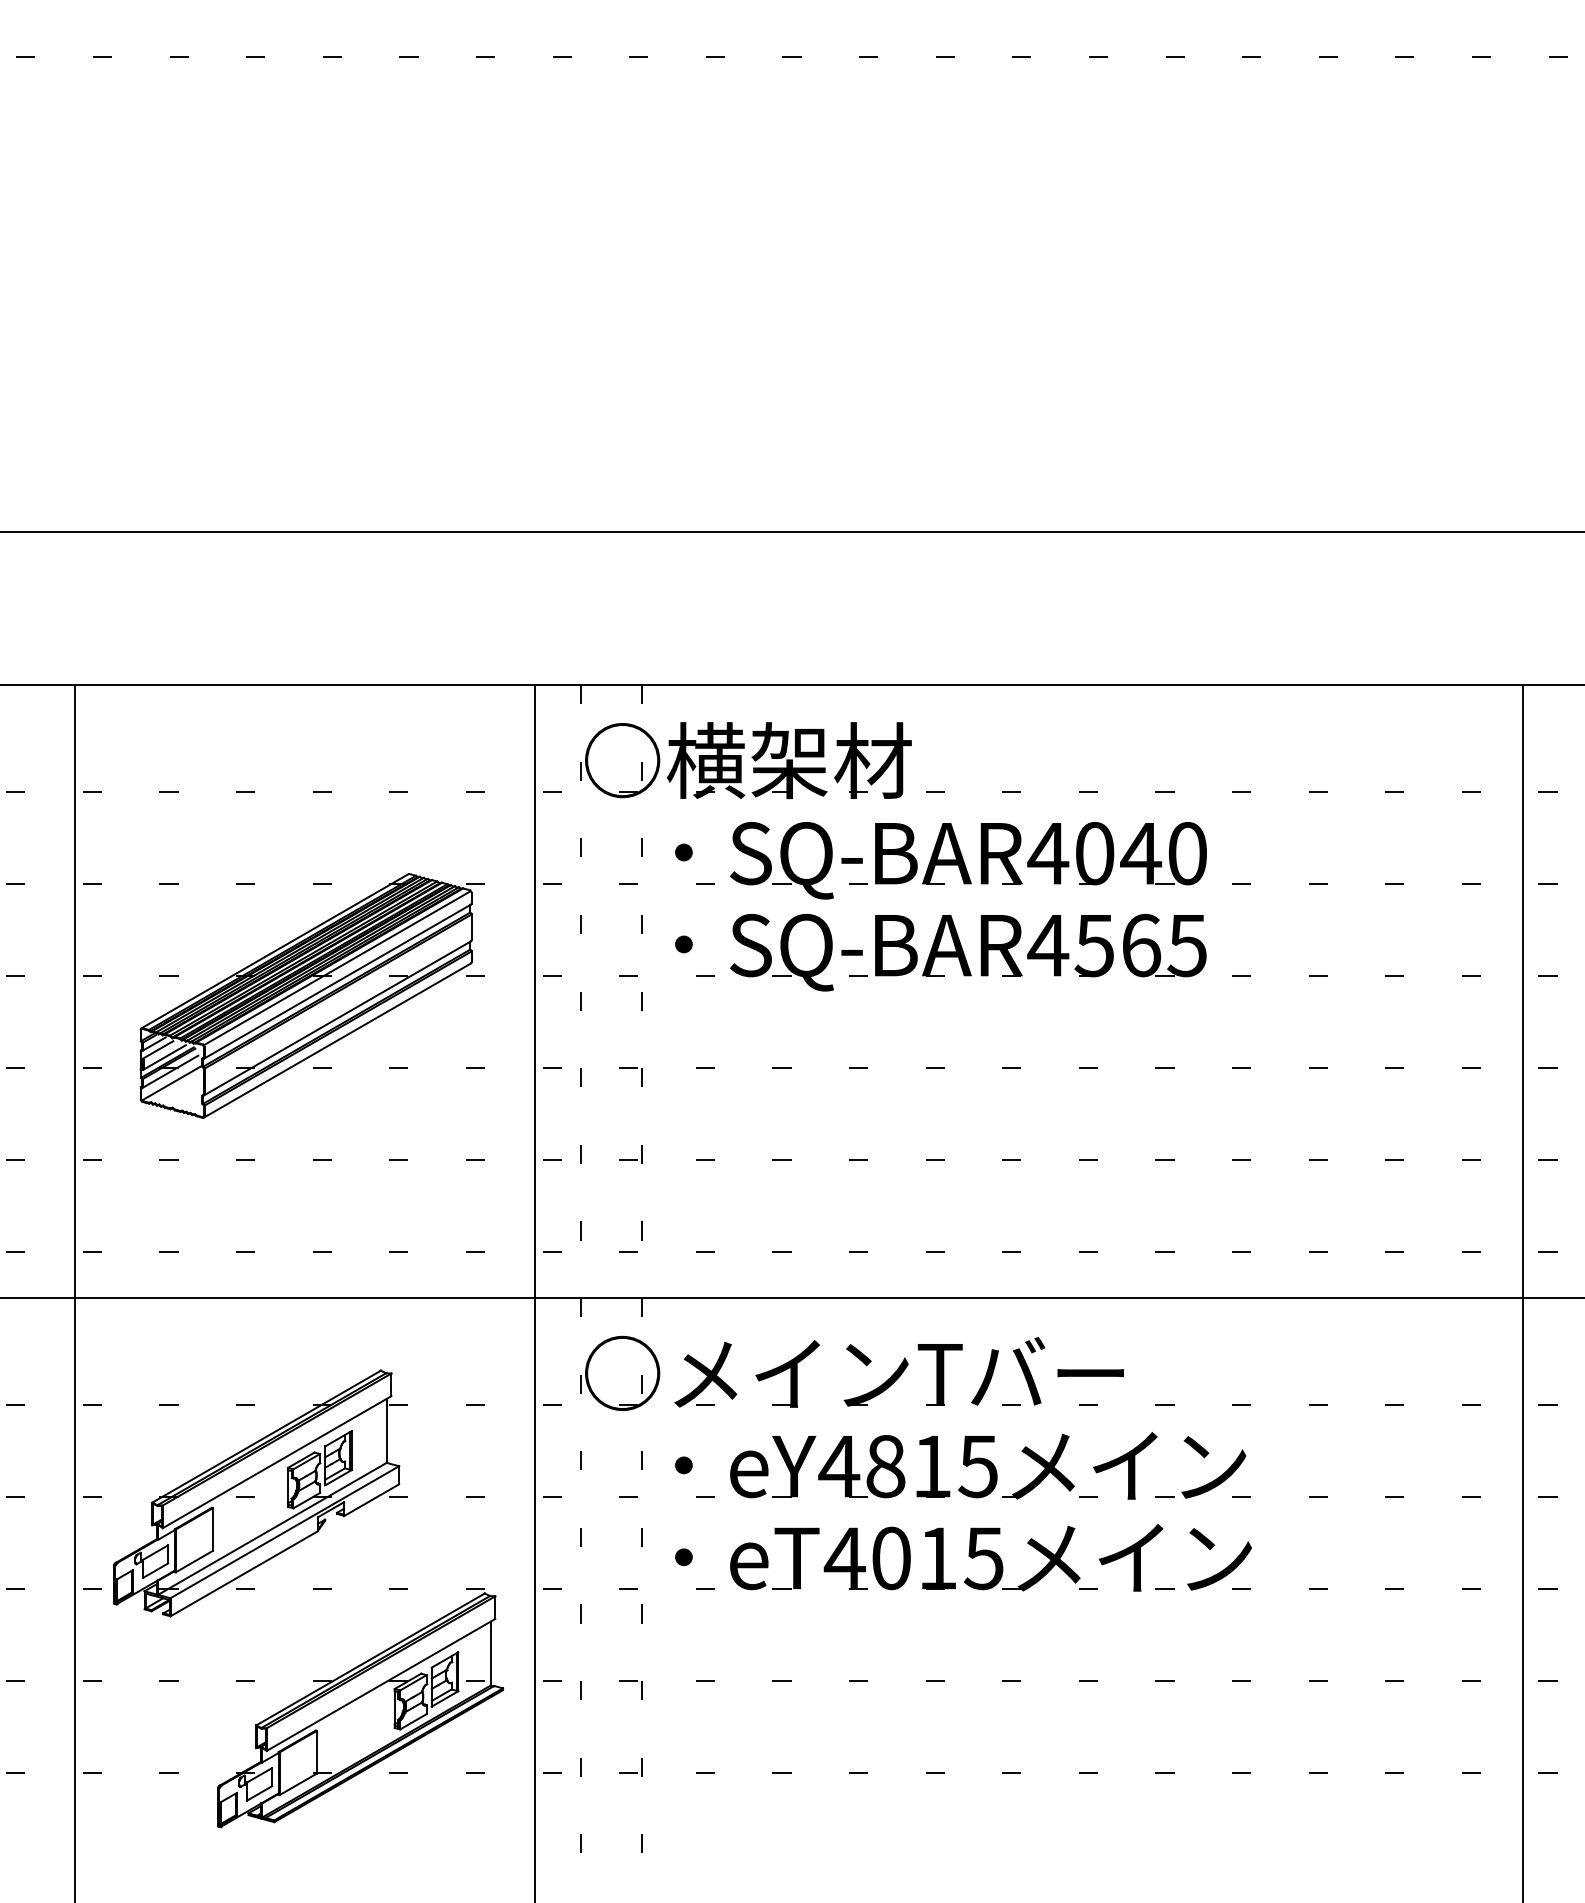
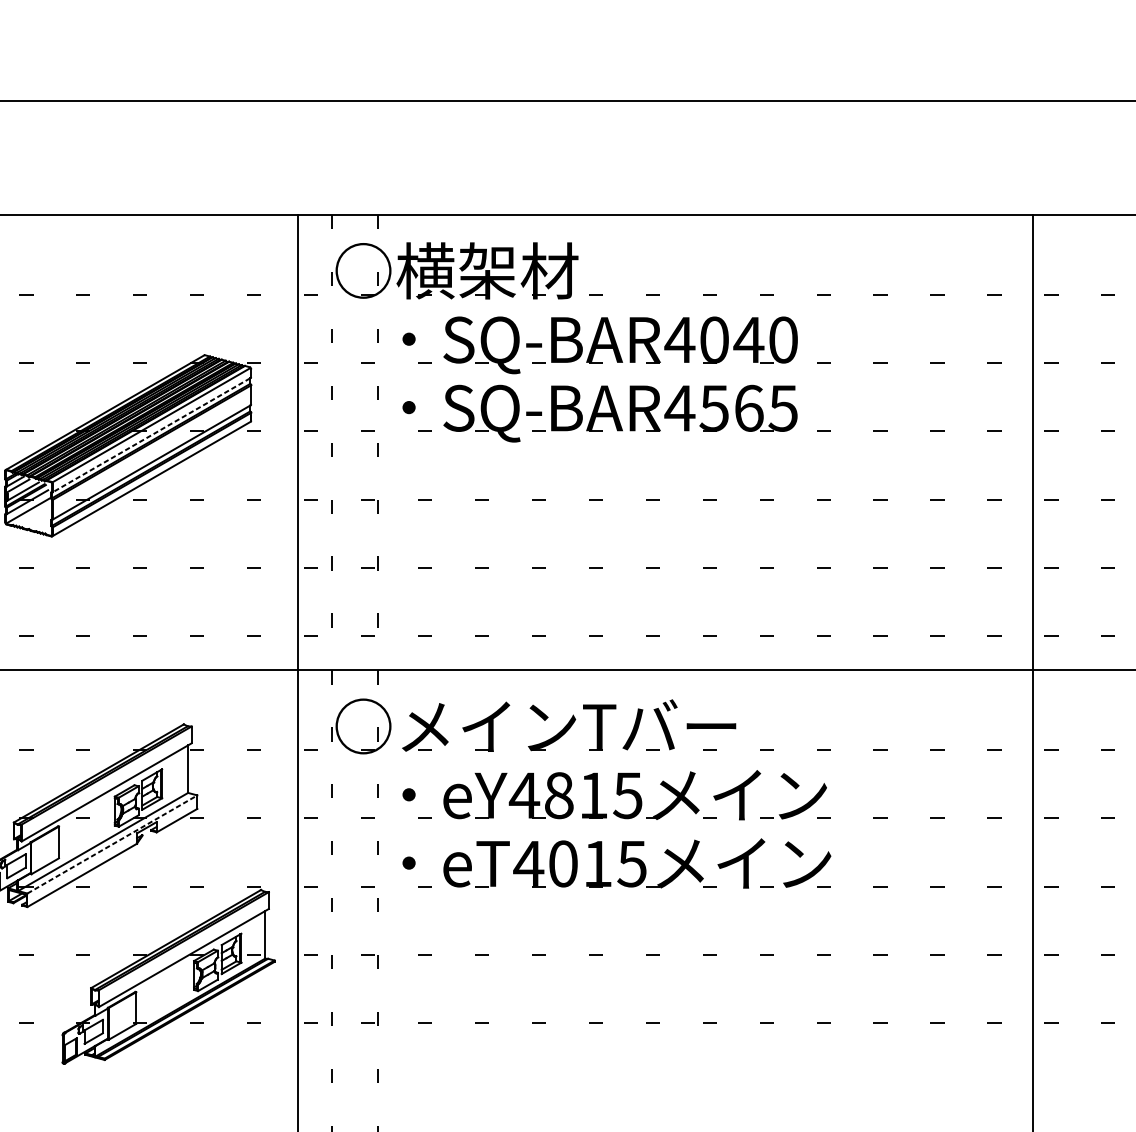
line: (336, 981) -> (150, 435), solid -> dashed
line: (284, 1532) -> (112, 844), solid -> dashed

